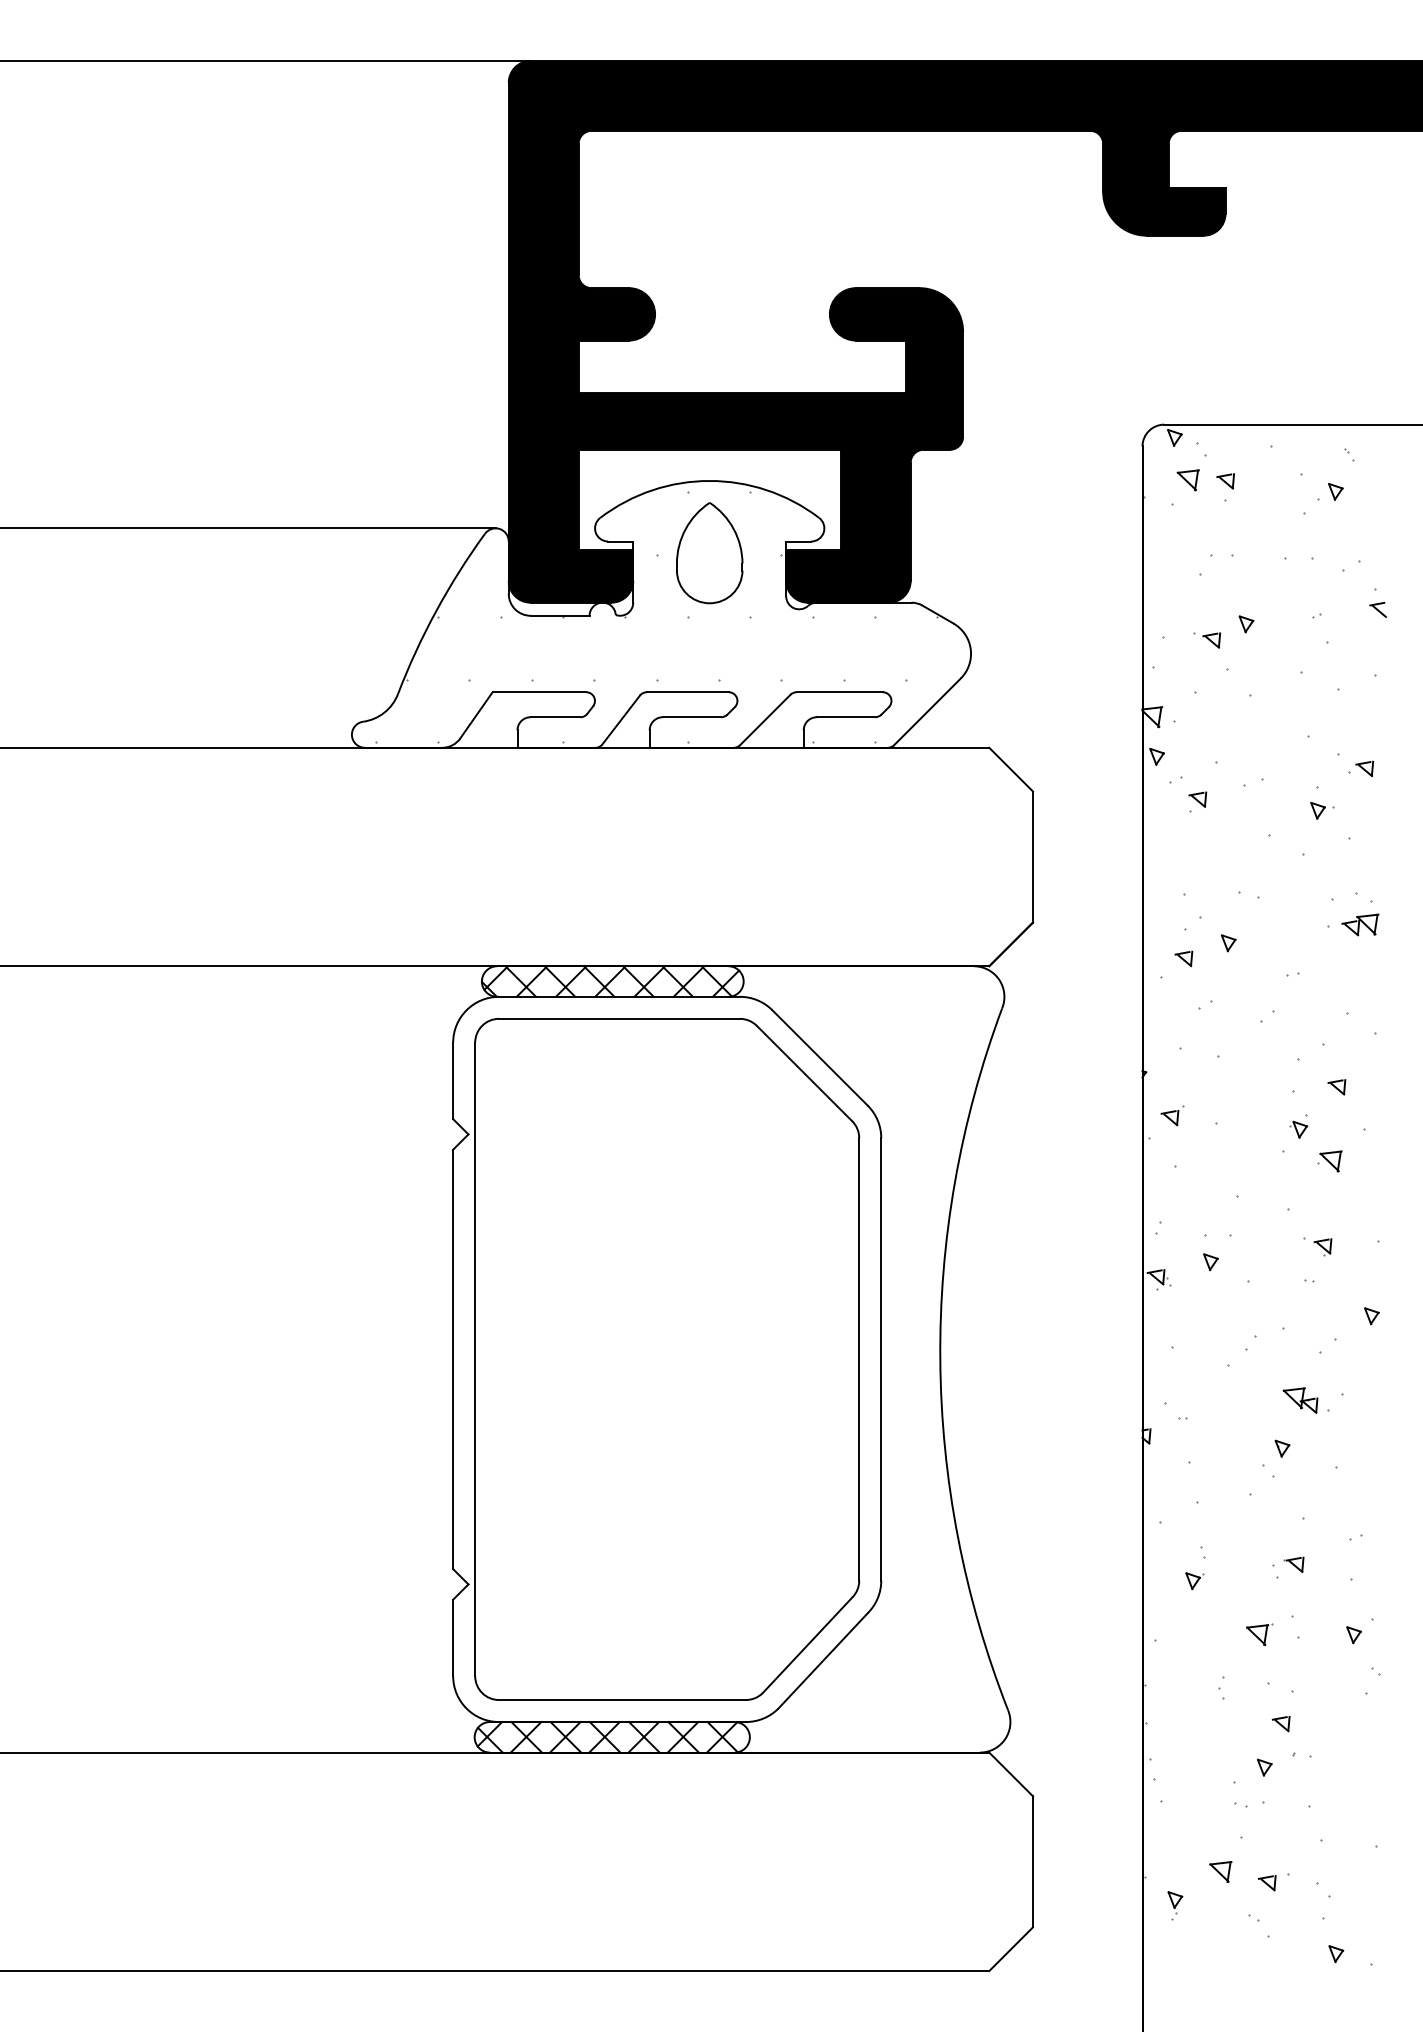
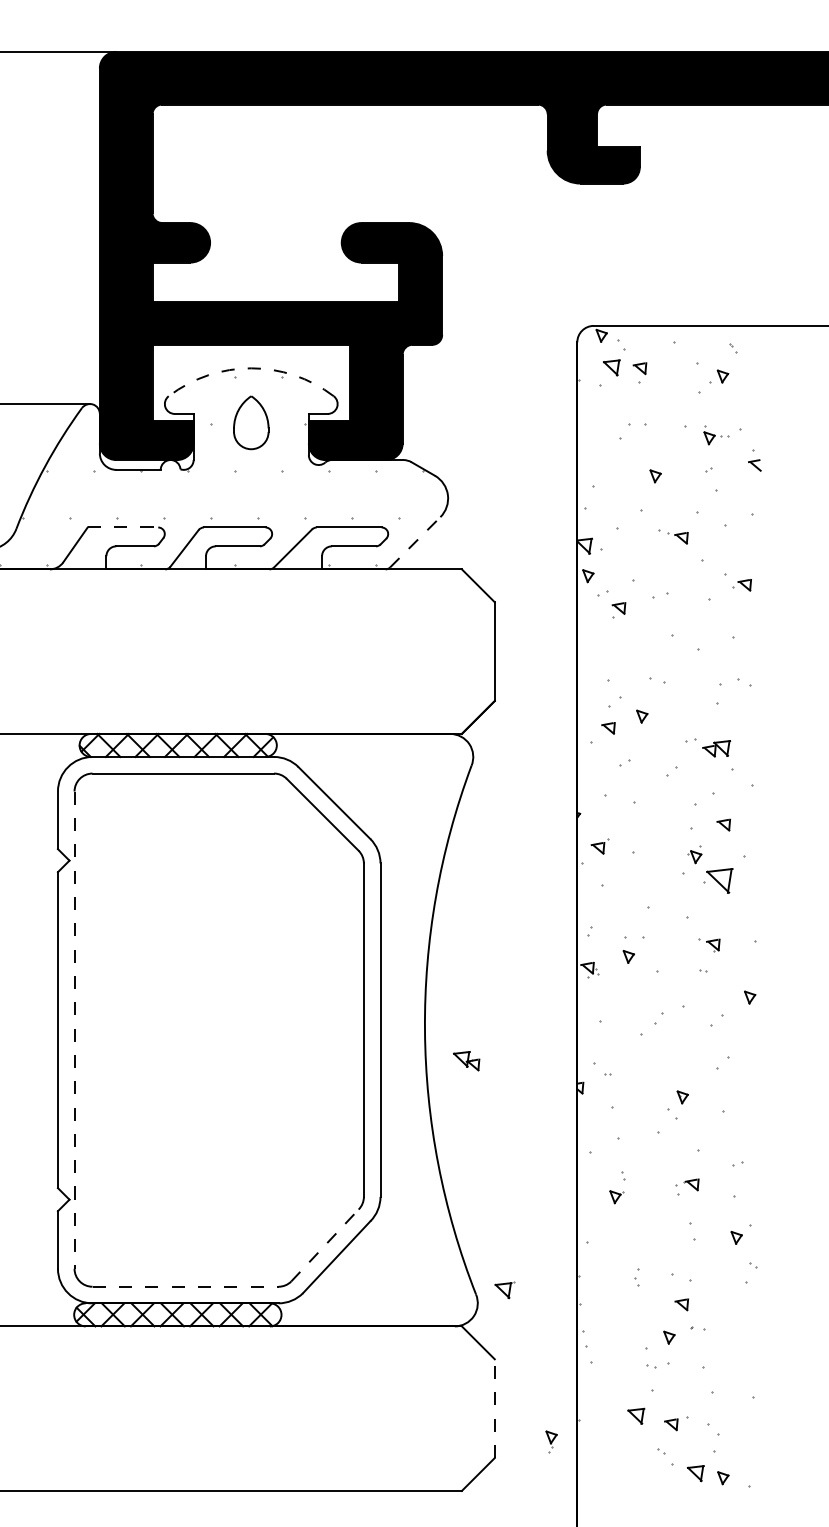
arc: (709, 480) -> (251, 367), solid -> dashed
part: (709, 553) -> (251, 422), size x0.7
part: (1206, 640) -> (677, 538), moved
line: (539, 692) -> (123, 527), solid -> dashed
line: (927, 711) -> (415, 542), solid -> dashed
part: (1322, 810) -> (712, 438), moved
part: (1360, 924) -> (716, 748), moved
part: (1329, 1161) -> (718, 881), size x1.6
line: (475, 1359) -> (74, 1030), solid -> dashed
part: (1300, 1400) -> (466, 1061), moved
part: (1259, 1634) -> (504, 1290), moved
line: (807, 1644) -> (324, 1244), solid -> dashed
line: (623, 1700) -> (186, 1287), solid -> dashed
line: (1032, 1861) -> (494, 1408), solid -> dashed
part: (1175, 1905) -> (551, 1441), moved
part: (1299, 1947) -> (695, 1473), added

